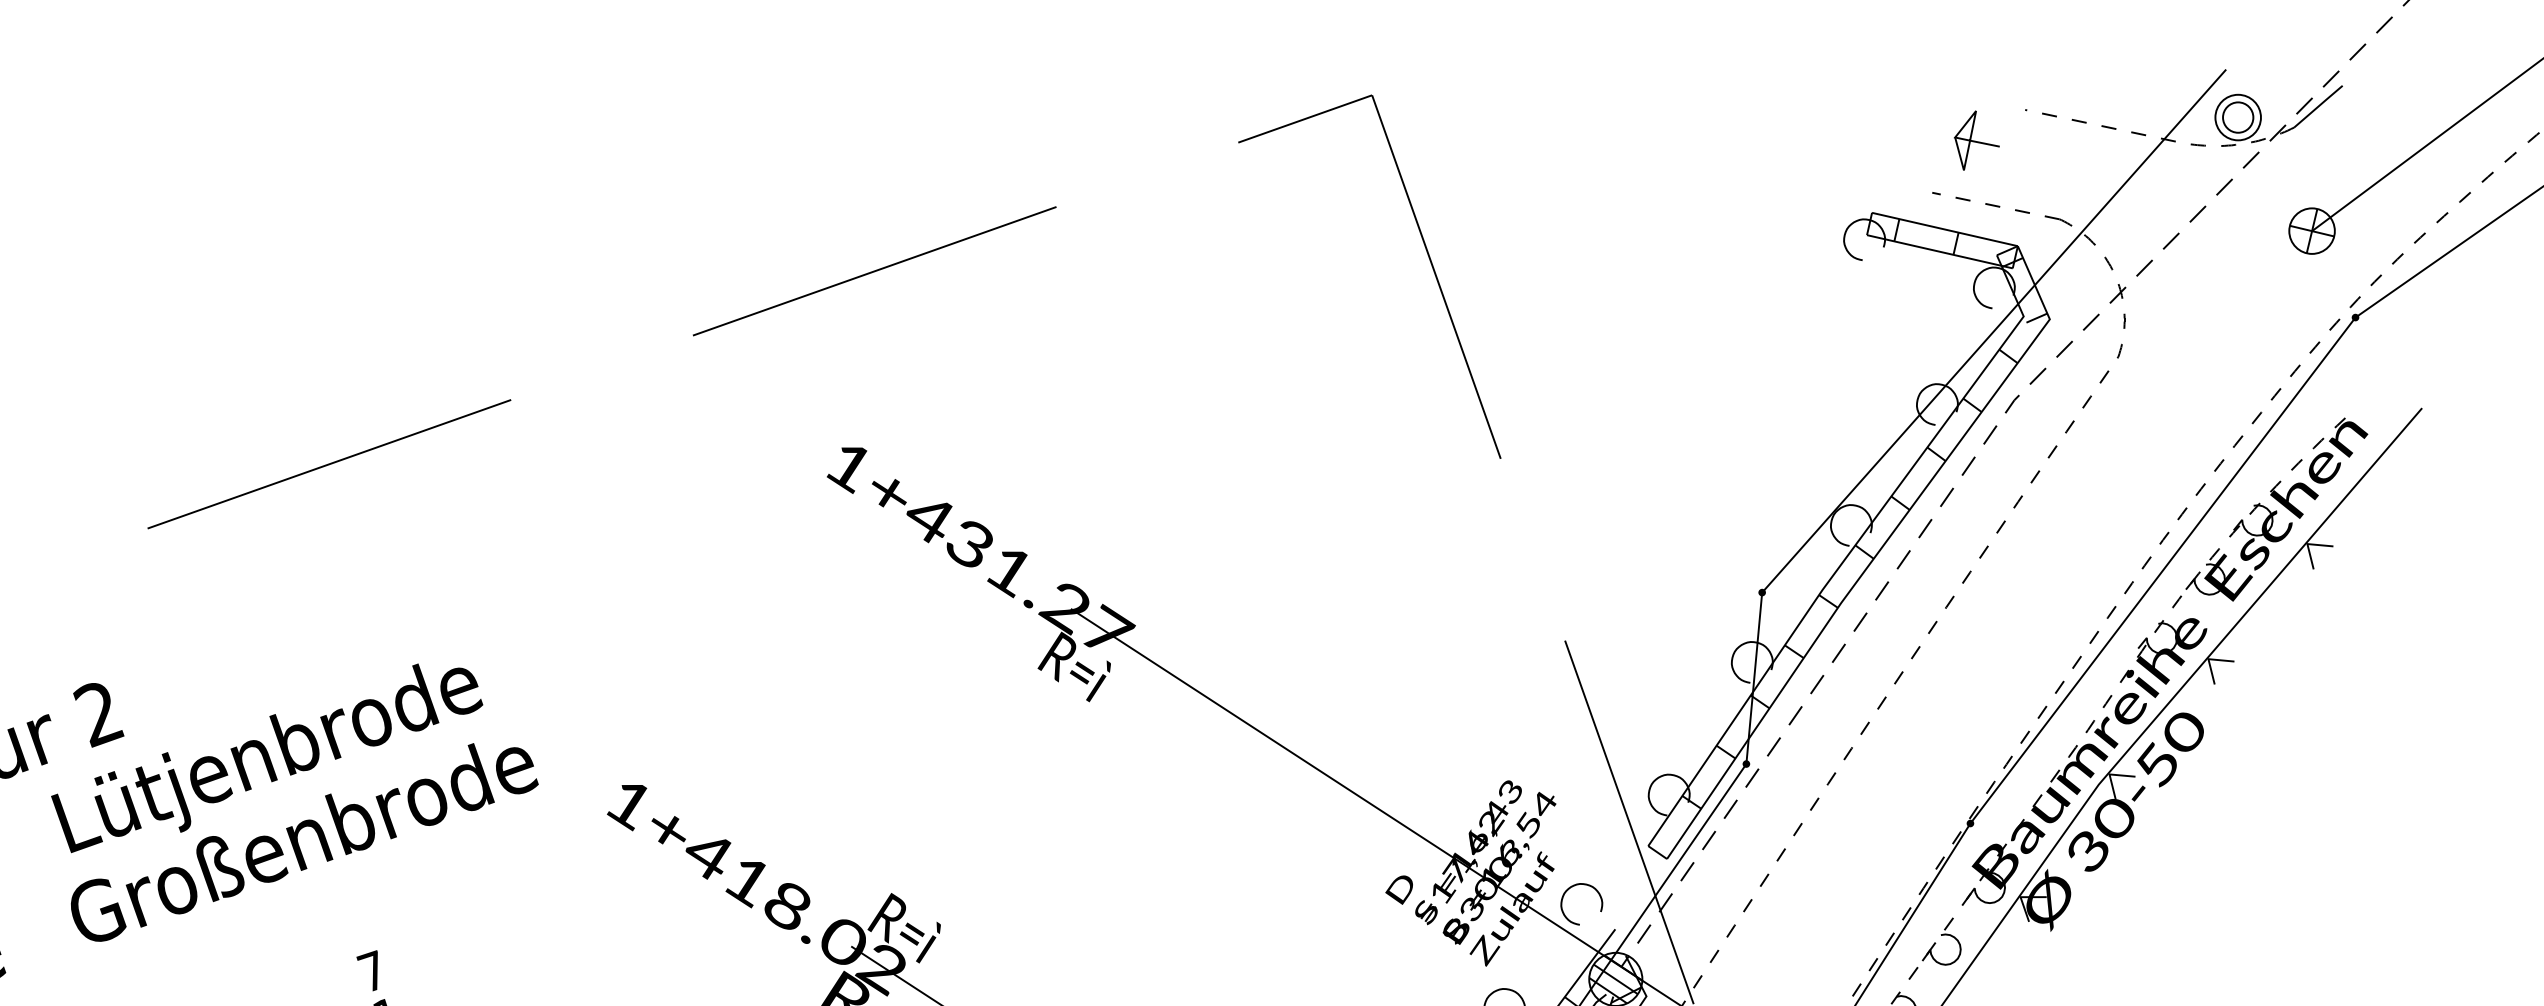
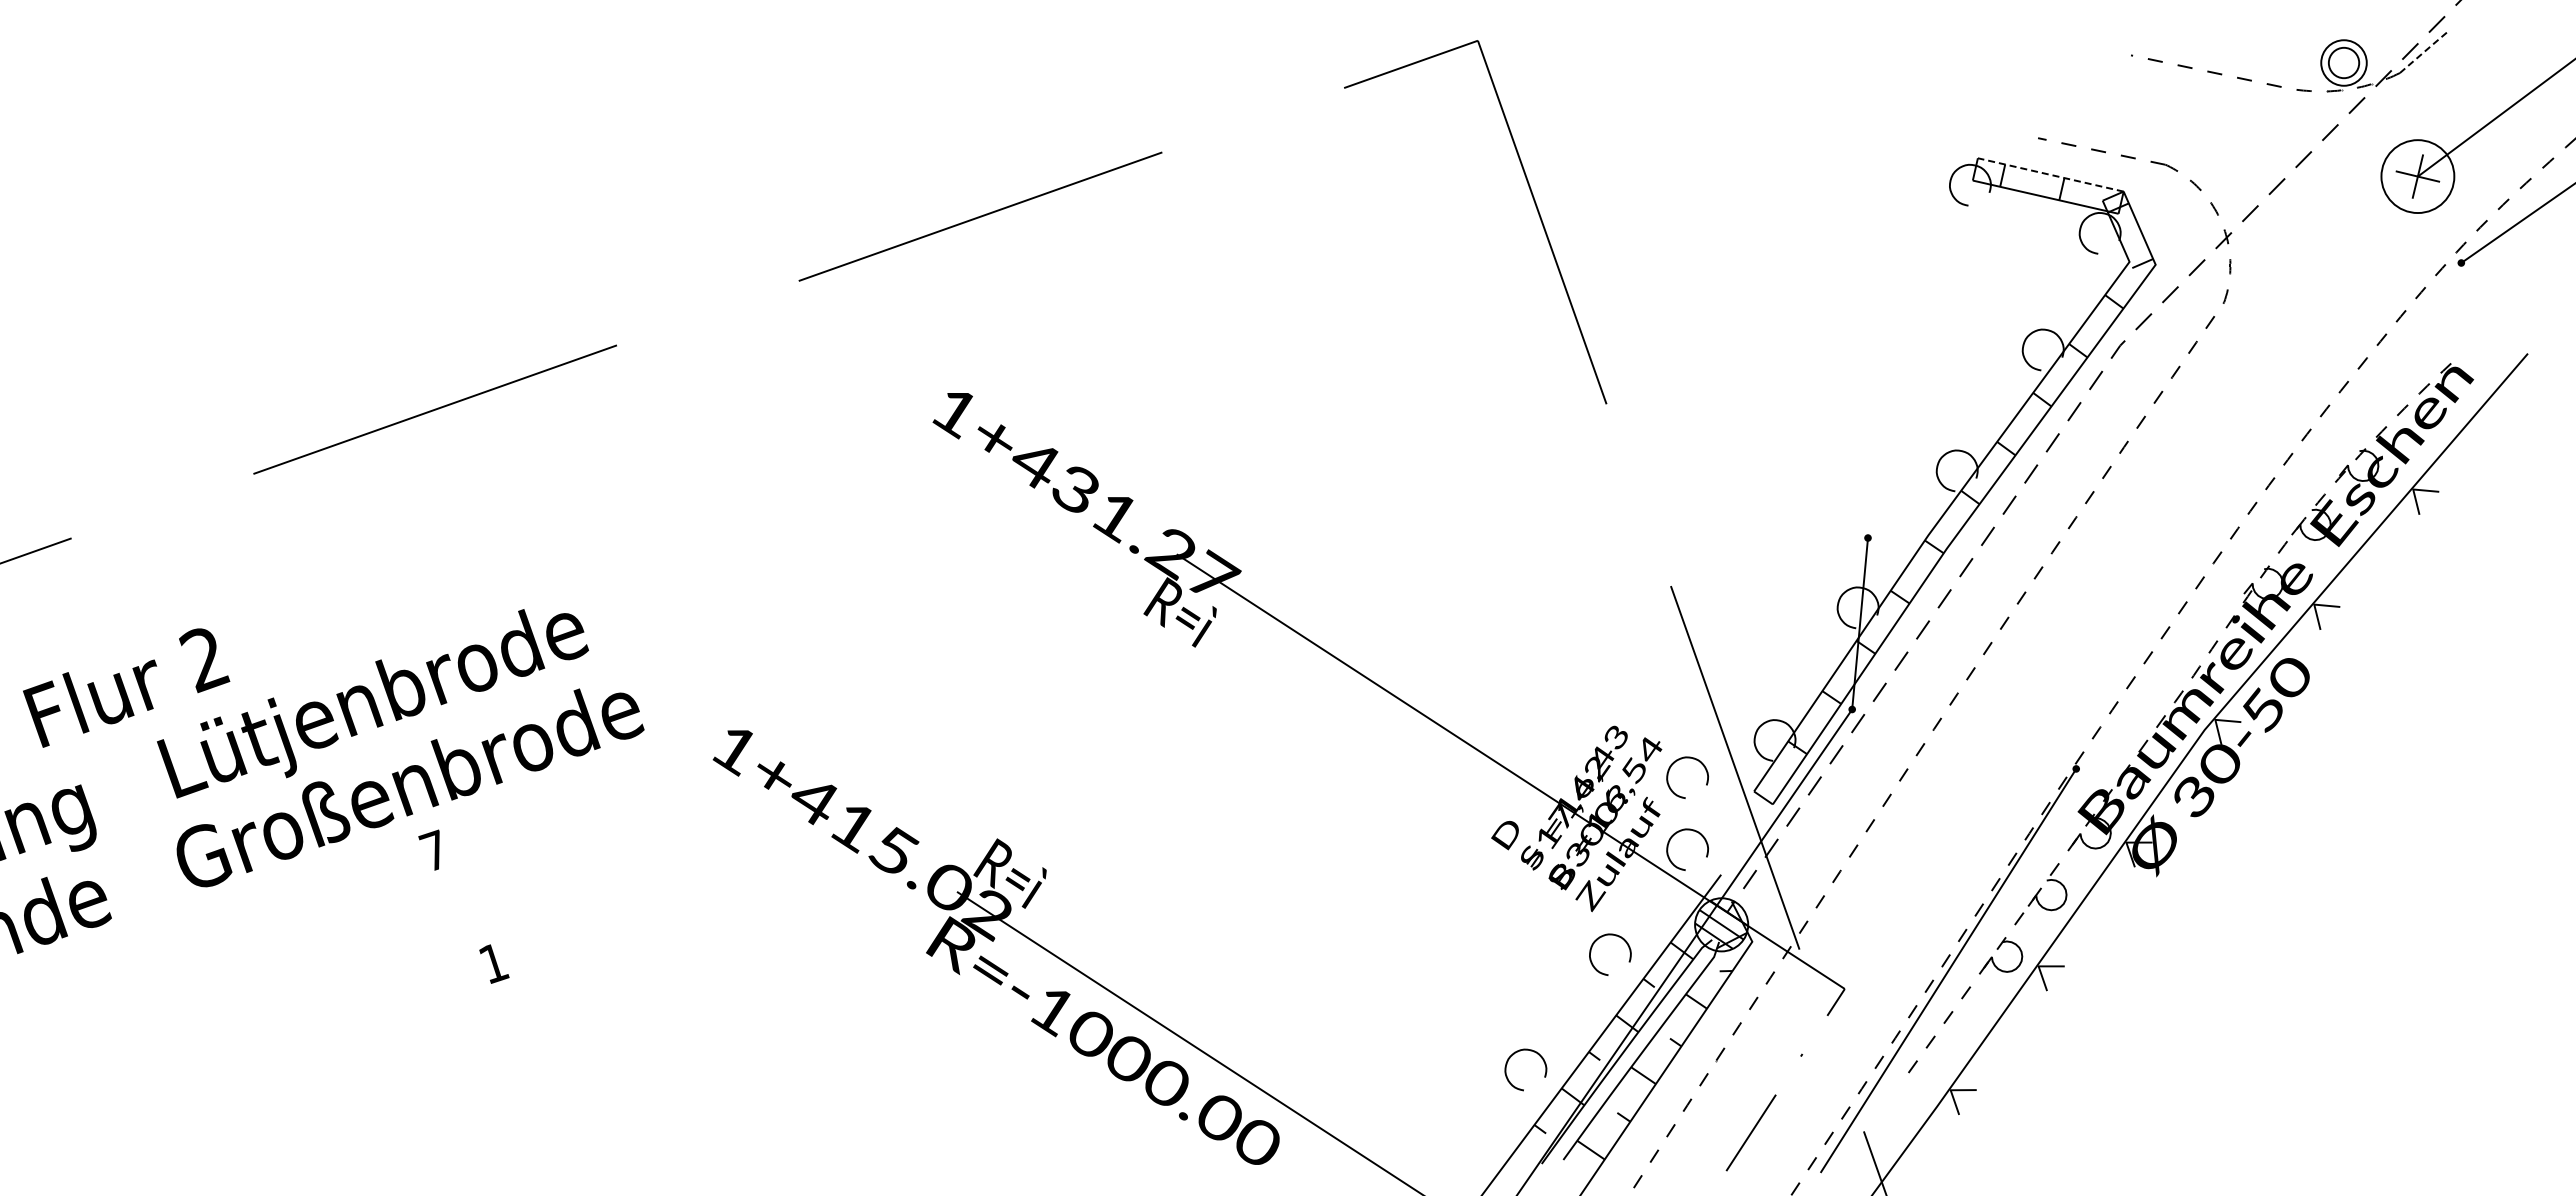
line: (2318, 107) -> (2424, 52), solid -> dashed
part: (1976, 140) -> (2082, 85), removed
line: (1944, 229) -> (2050, 174), solid -> dashed
circle: (2311, 231) -> (2417, 176), size x1.6
line: (1993, 331) -> (2099, 276), removed
line: (2162, 570) -> (2268, 515), removed
curve: (1573, 815) -> (1679, 760), added
text: (787, 906) -> (893, 851), 1+418.02 -> 1+415.02
text: (366, 970) -> (428, 849), moved

